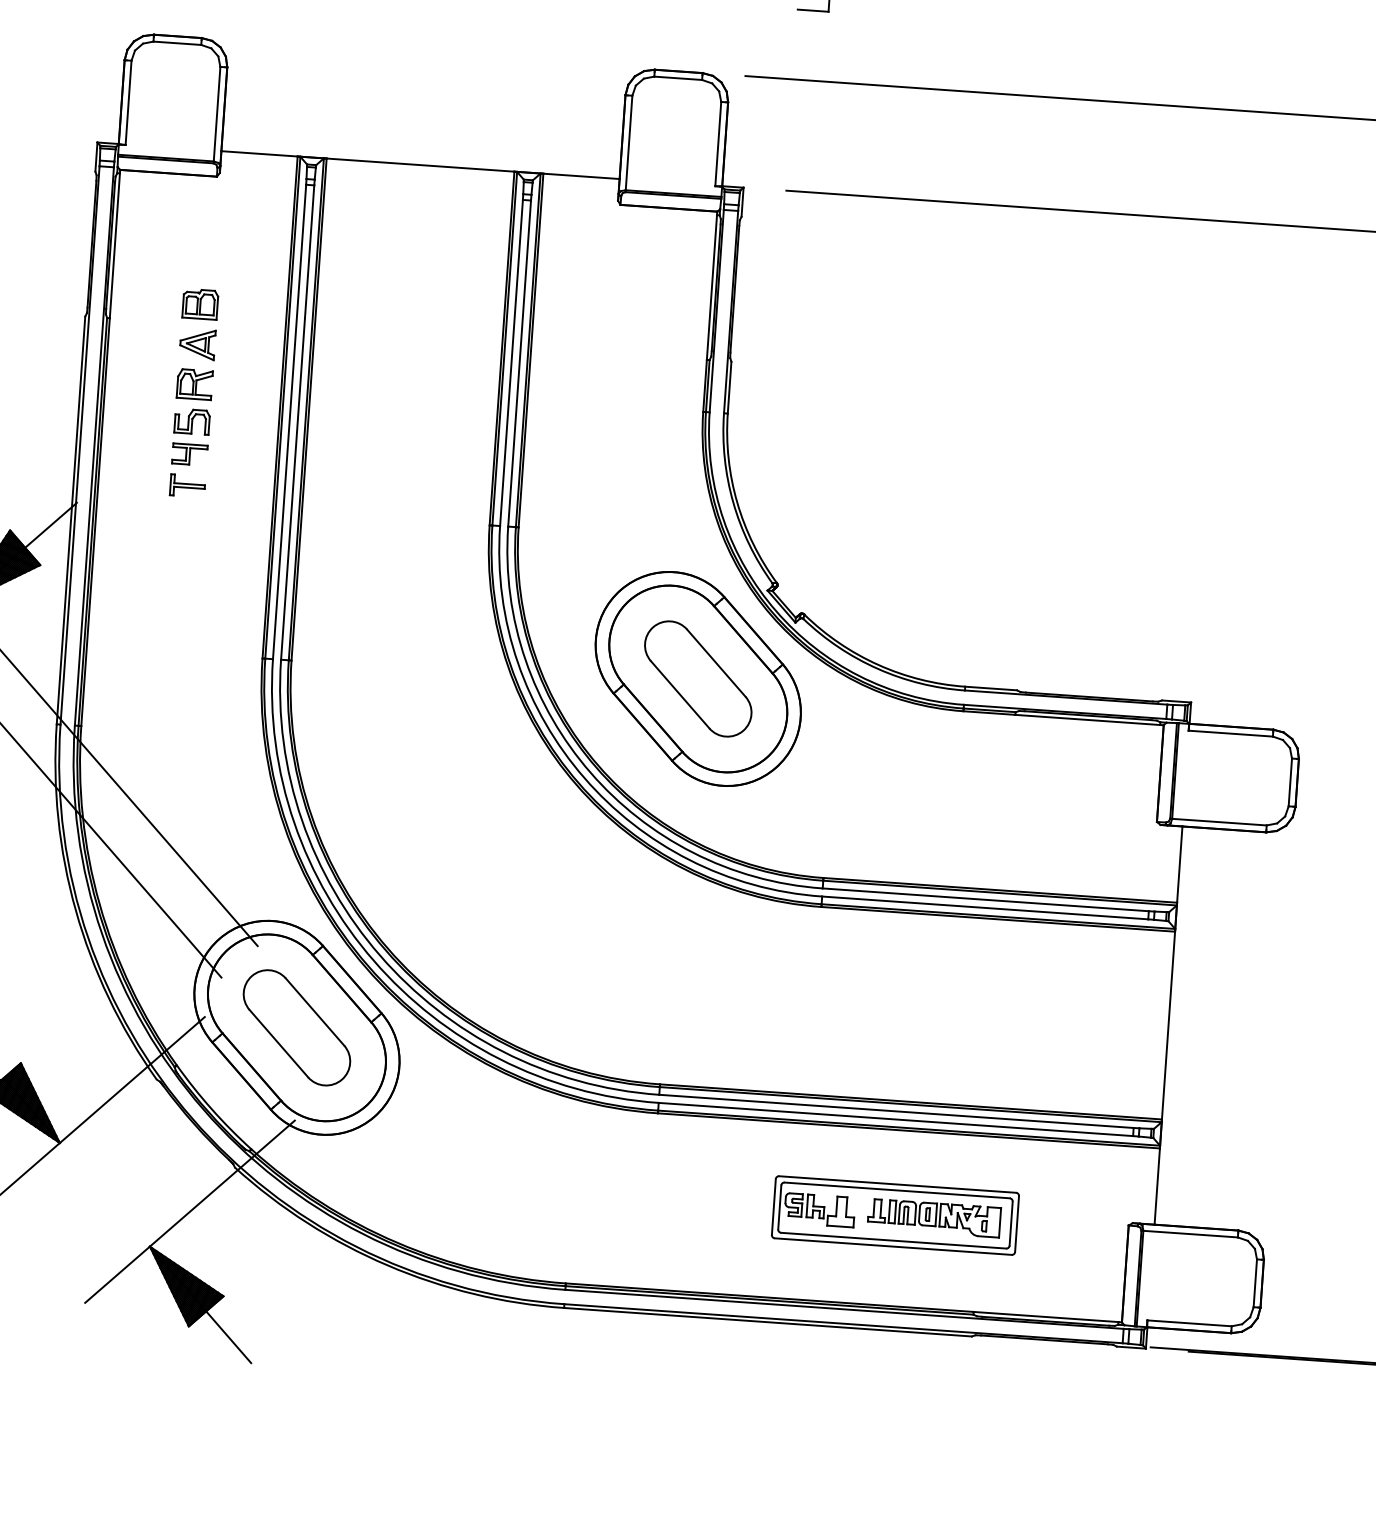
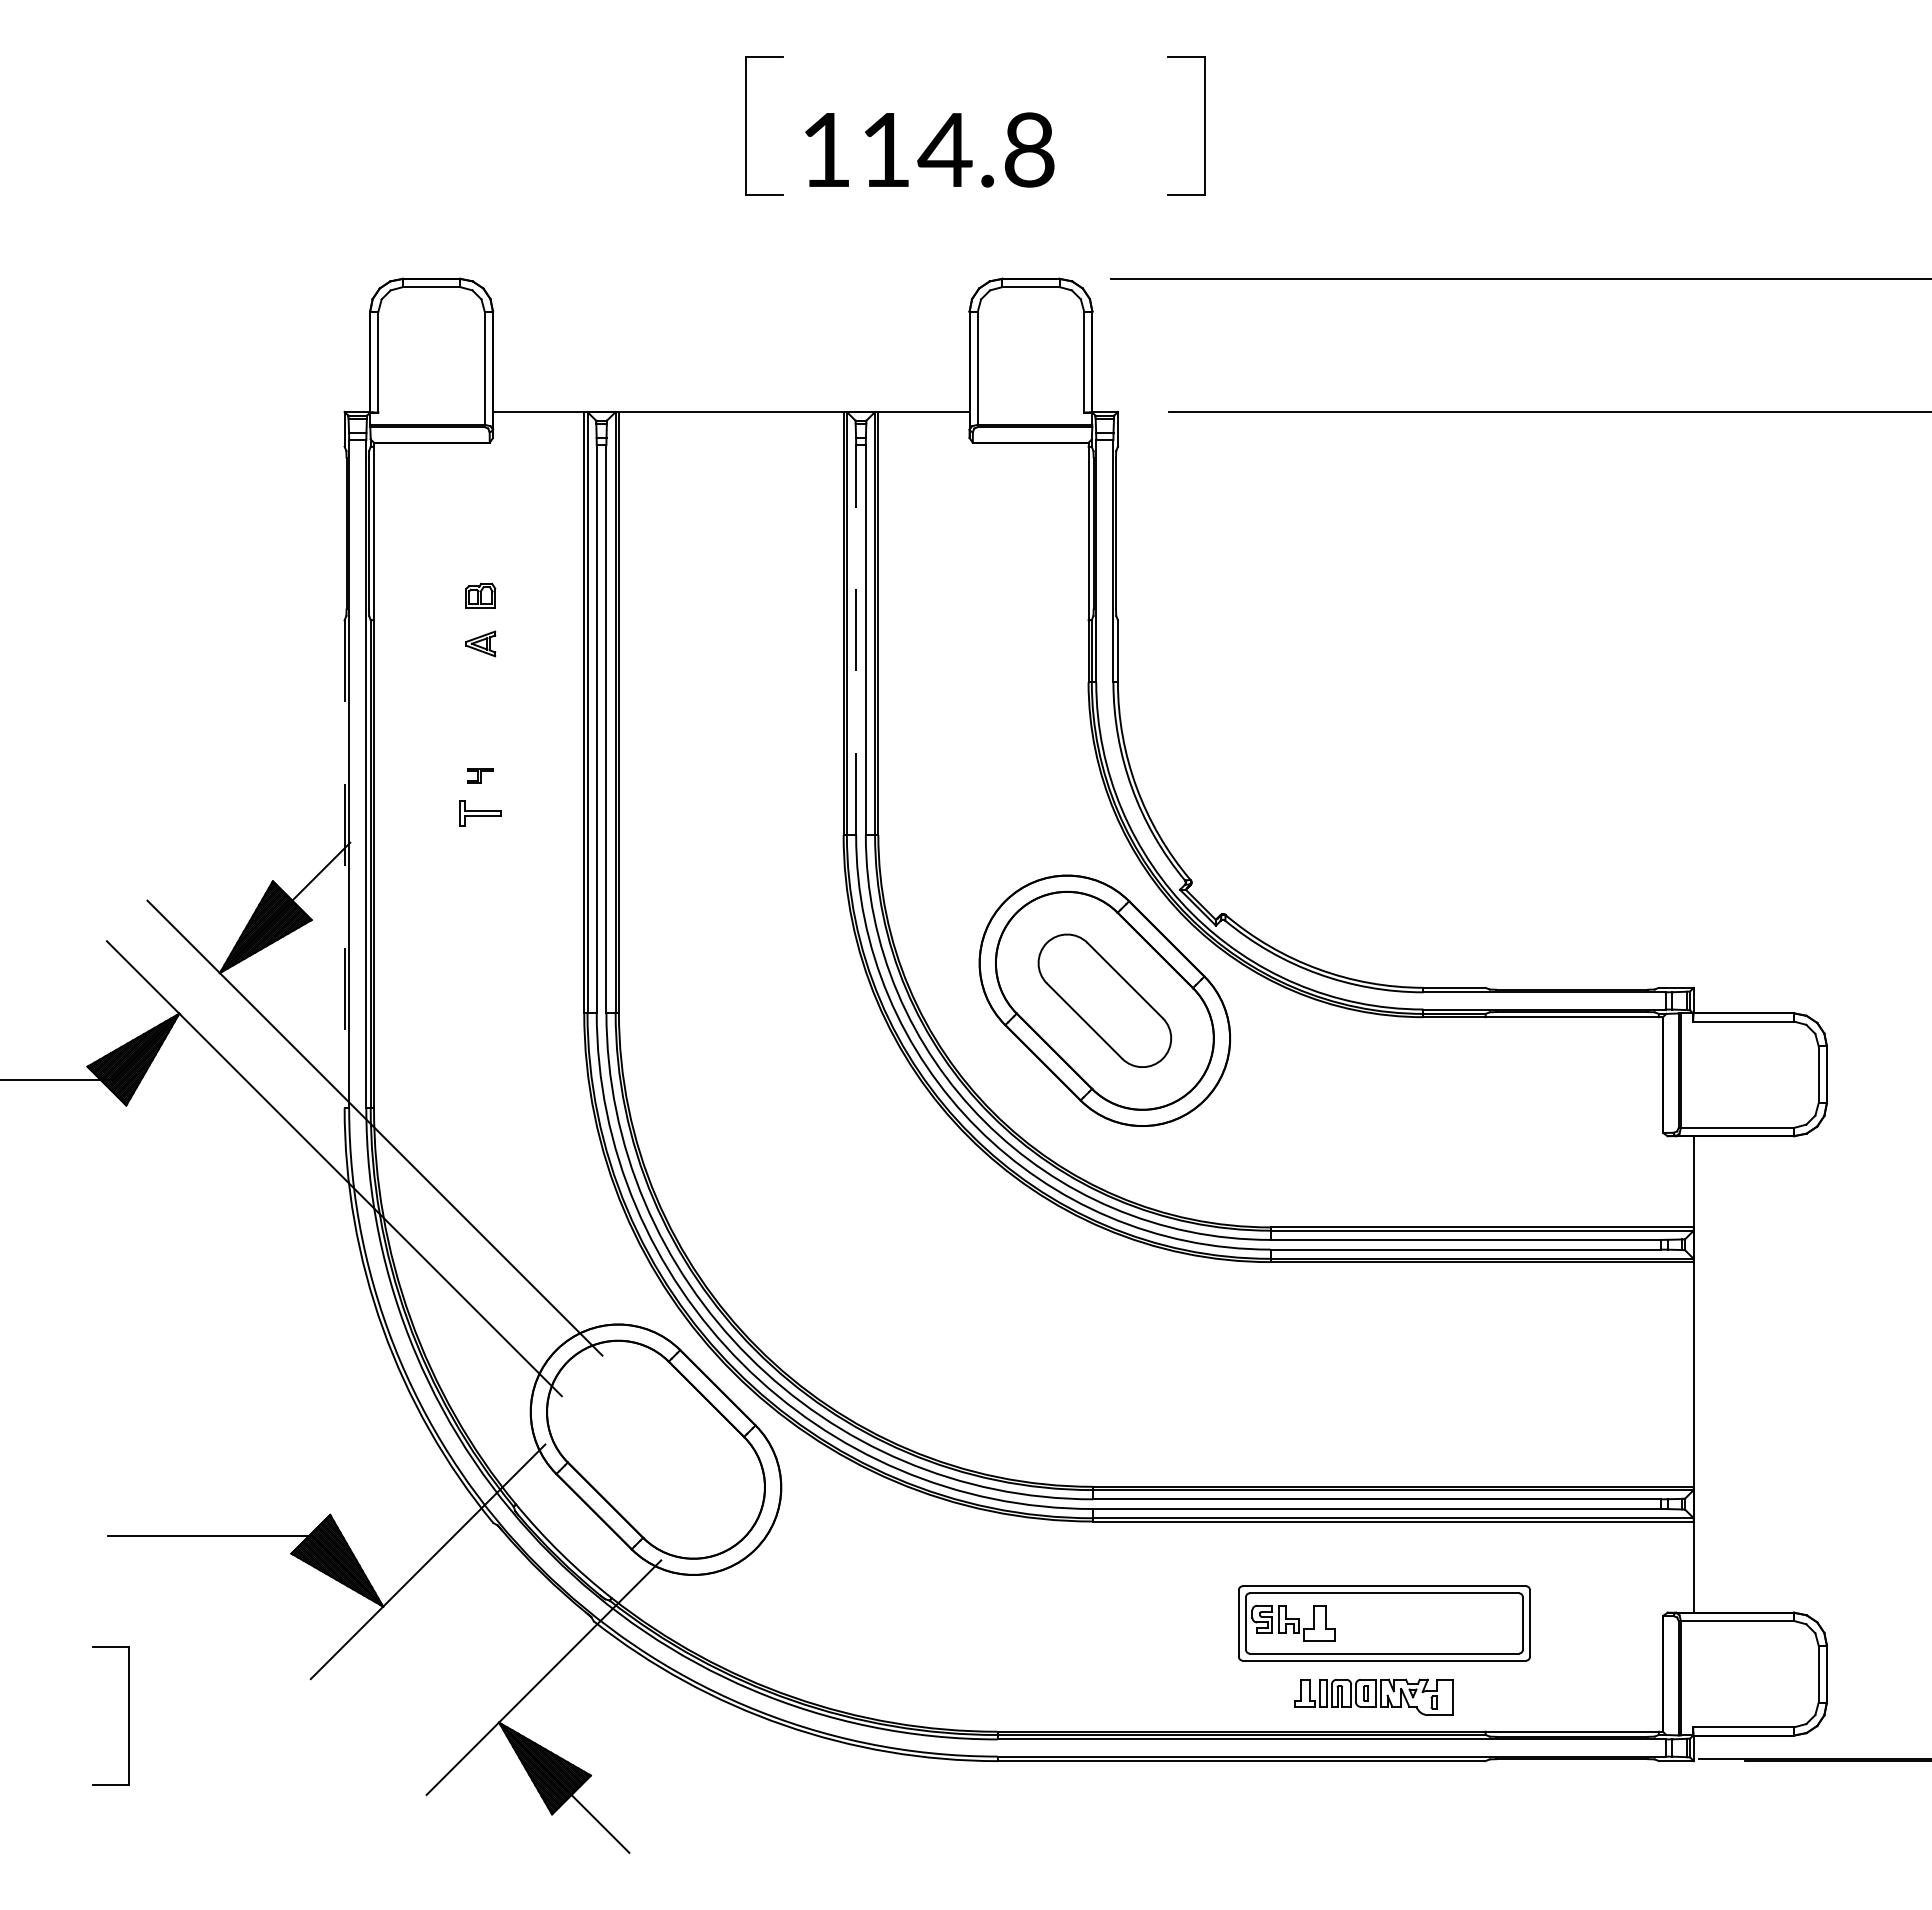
part: (200, 303) -> (480, 595), size x0.7
part: (197, 343) -> (480, 643), size x0.7
line: (511, 362) -> (856, 639), solid -> dashed
part: (194, 384) -> (480, 691), removed
part: (192, 421) -> (480, 736), removed
part: (189, 454) -> (480, 775), size x0.6
line: (70, 520) -> (344, 864), solid -> dashed
part: (296, 1027) -> (655, 1449), removed
part: (934, 1217) -> (1373, 1696), moved

